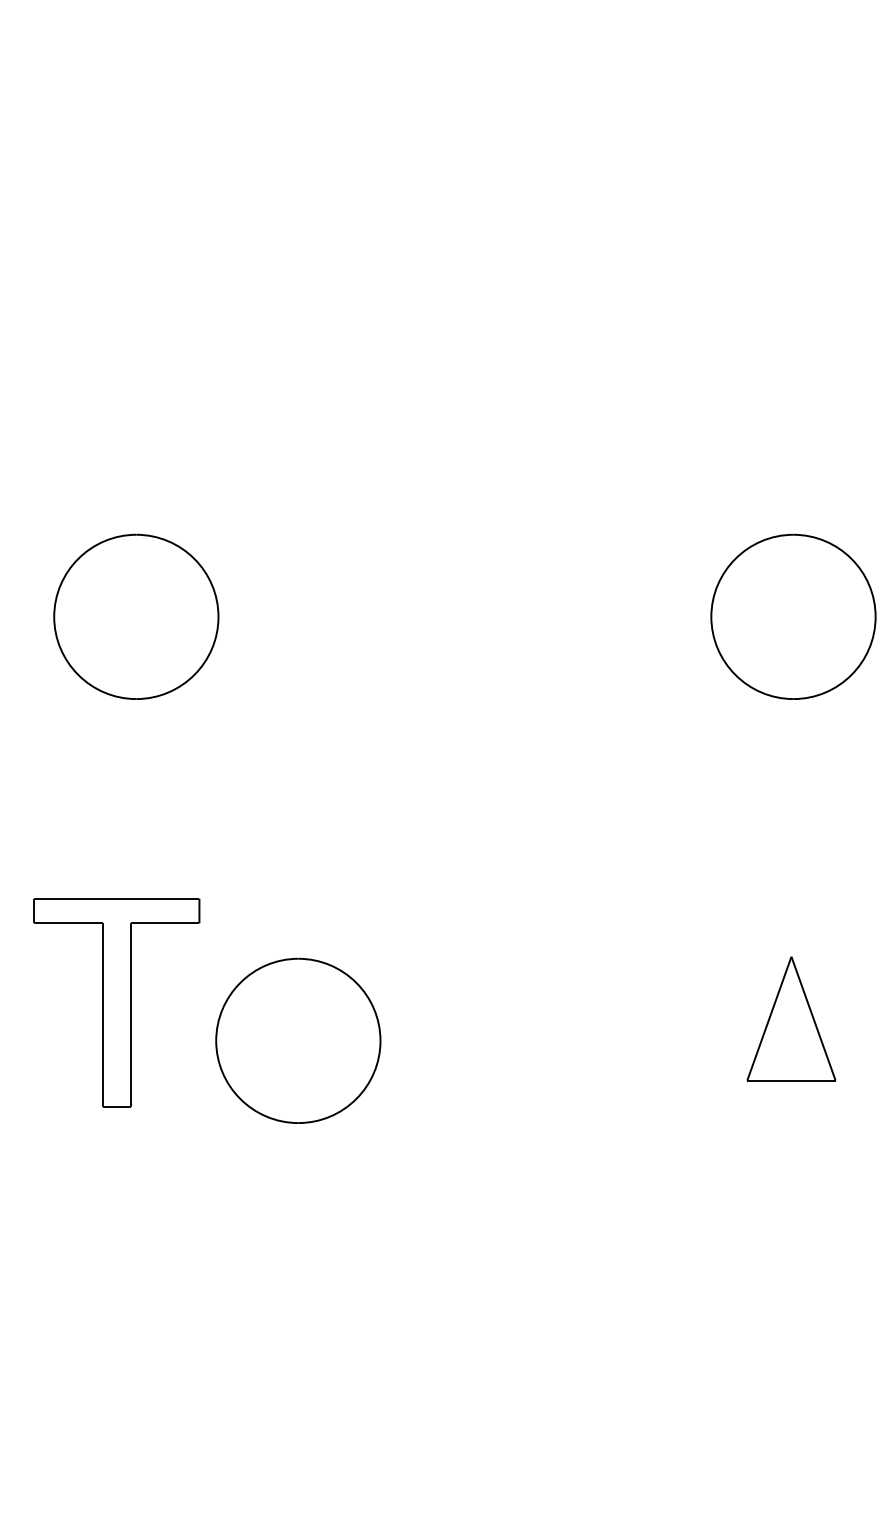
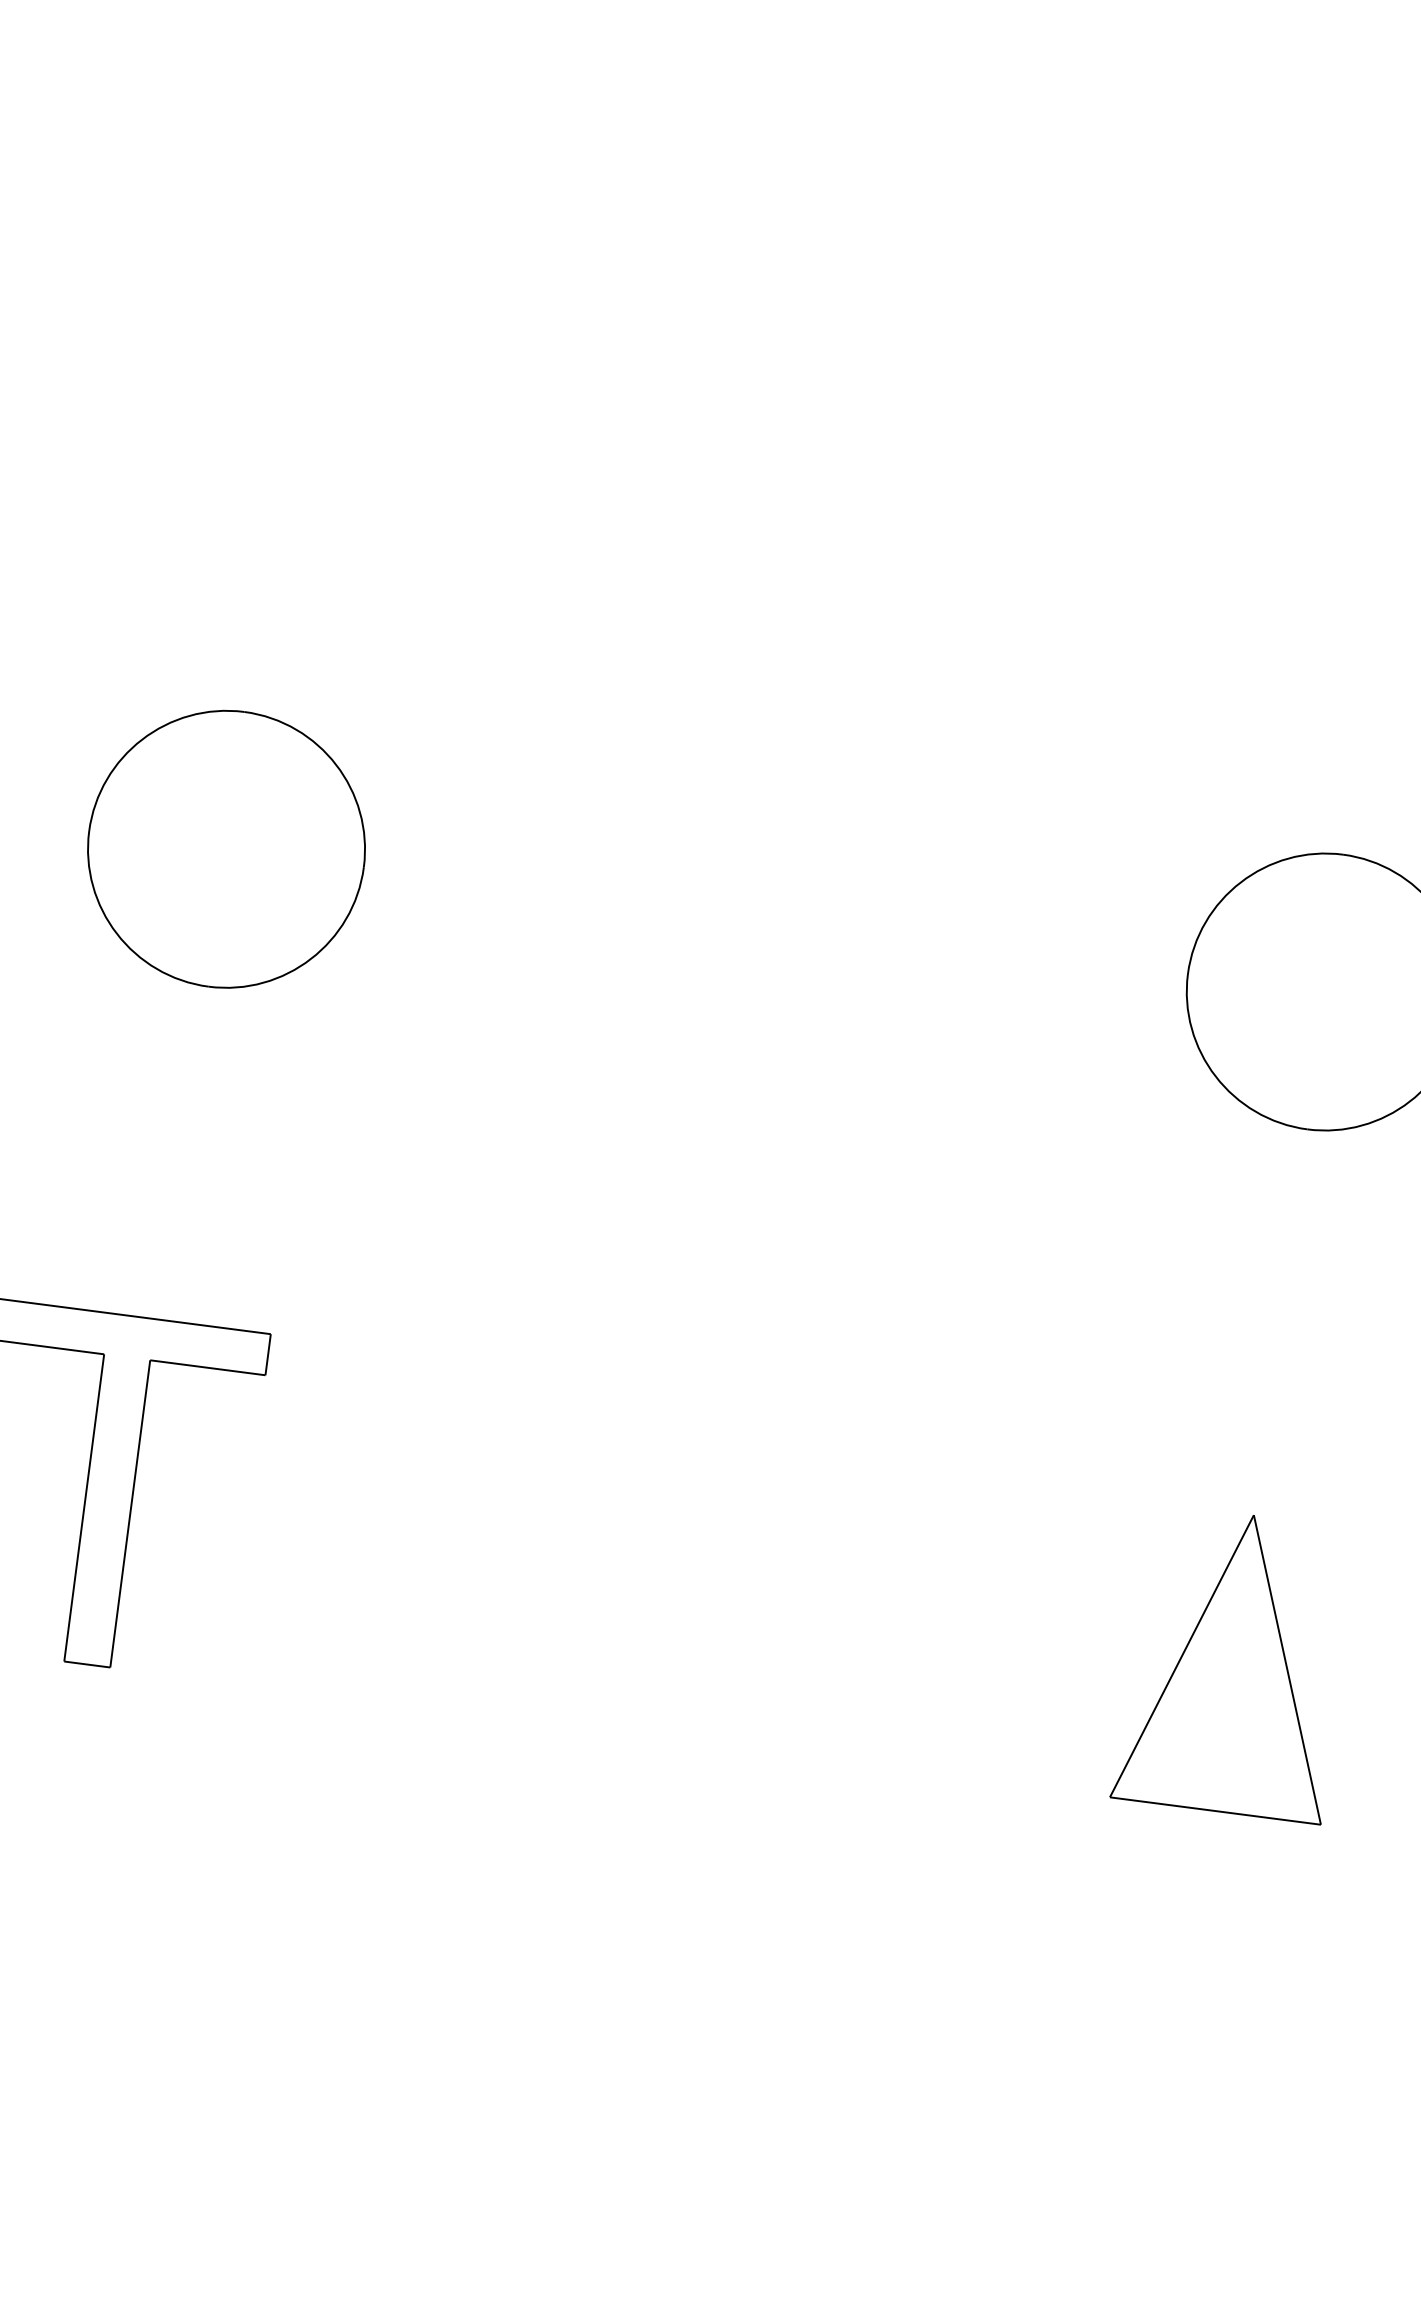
part: (791, 1018) -> (1234, 1663), size x1.43
part: (298, 1040) -> (405, 1592), removed

